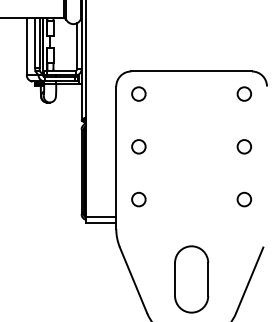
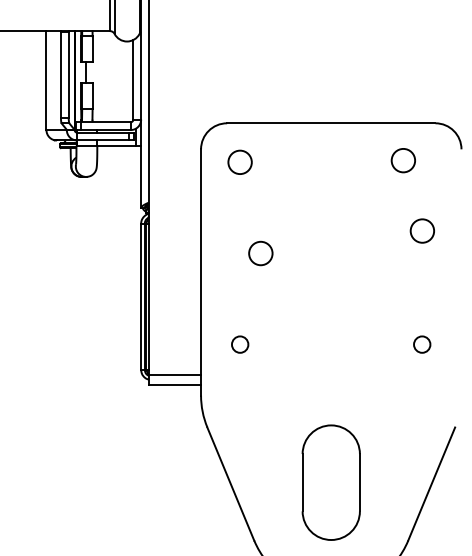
circle: (243, 93) -> (401, 159), moved
circle: (138, 146) -> (260, 252), moved
circle: (243, 146) -> (420, 230), moved
circle: (138, 199) -> (239, 344), size x0.7
circle: (243, 199) -> (420, 344), size x0.7

